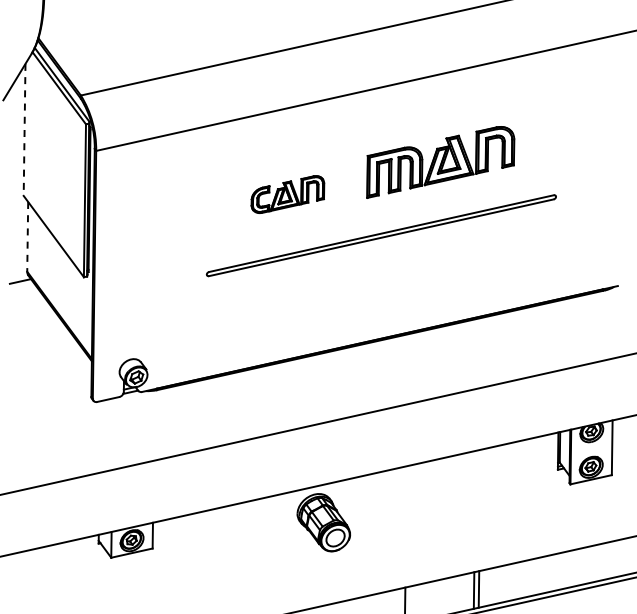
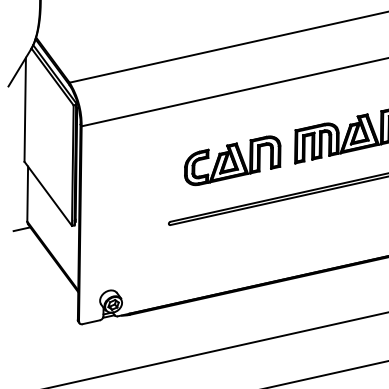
line: (24, 130) -> (25, 110), dashed -> solid
part: (287, 194) -> (232, 160), size x1.67
line: (27, 236) -> (27, 193), dashed -> solid

